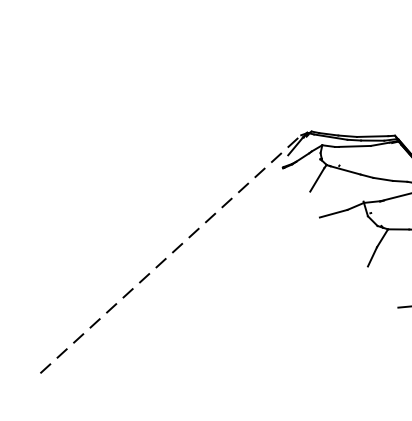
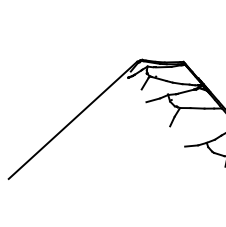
line: (171, 254) -> (73, 120), dashed -> solid

